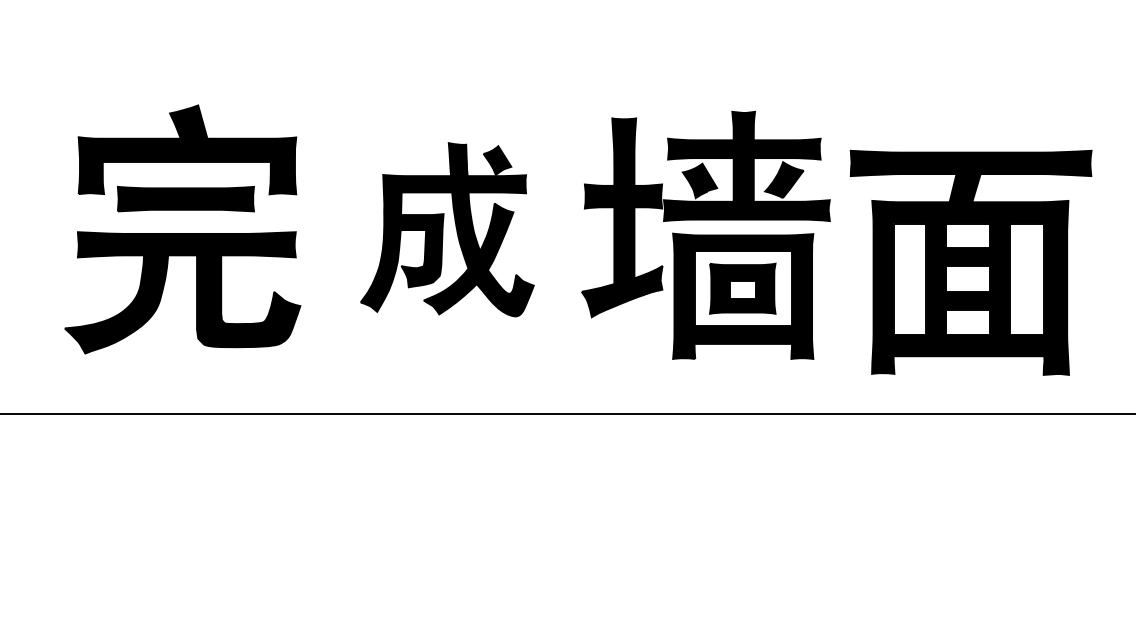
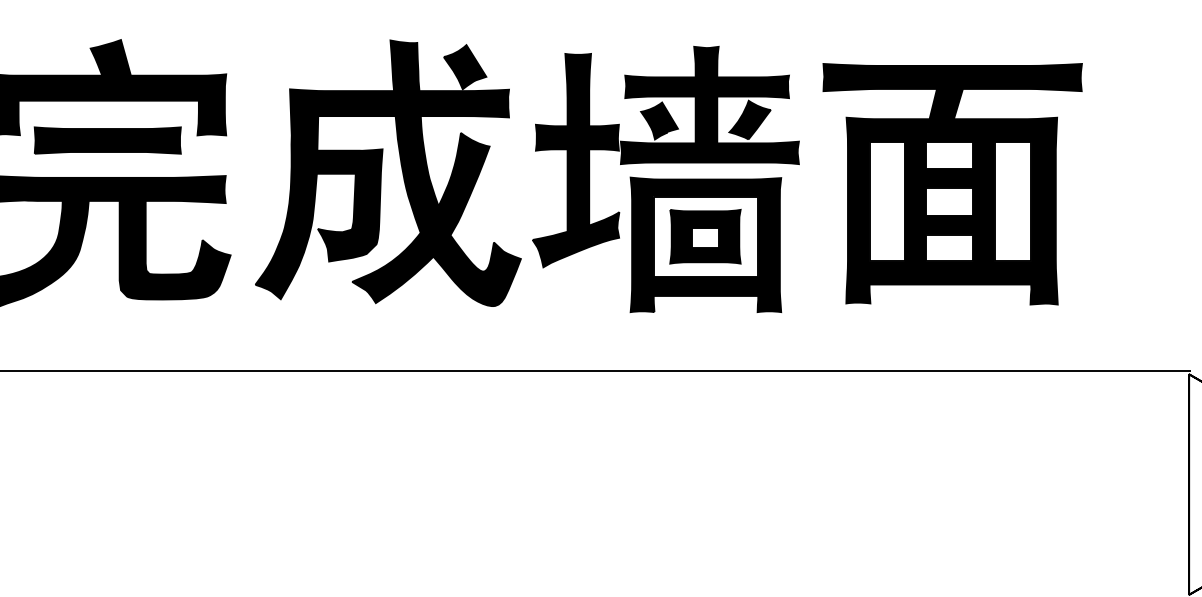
part: (447, 229) -> (388, 173), size x1.43
part: (970, 262) -> (952, 183), moved

